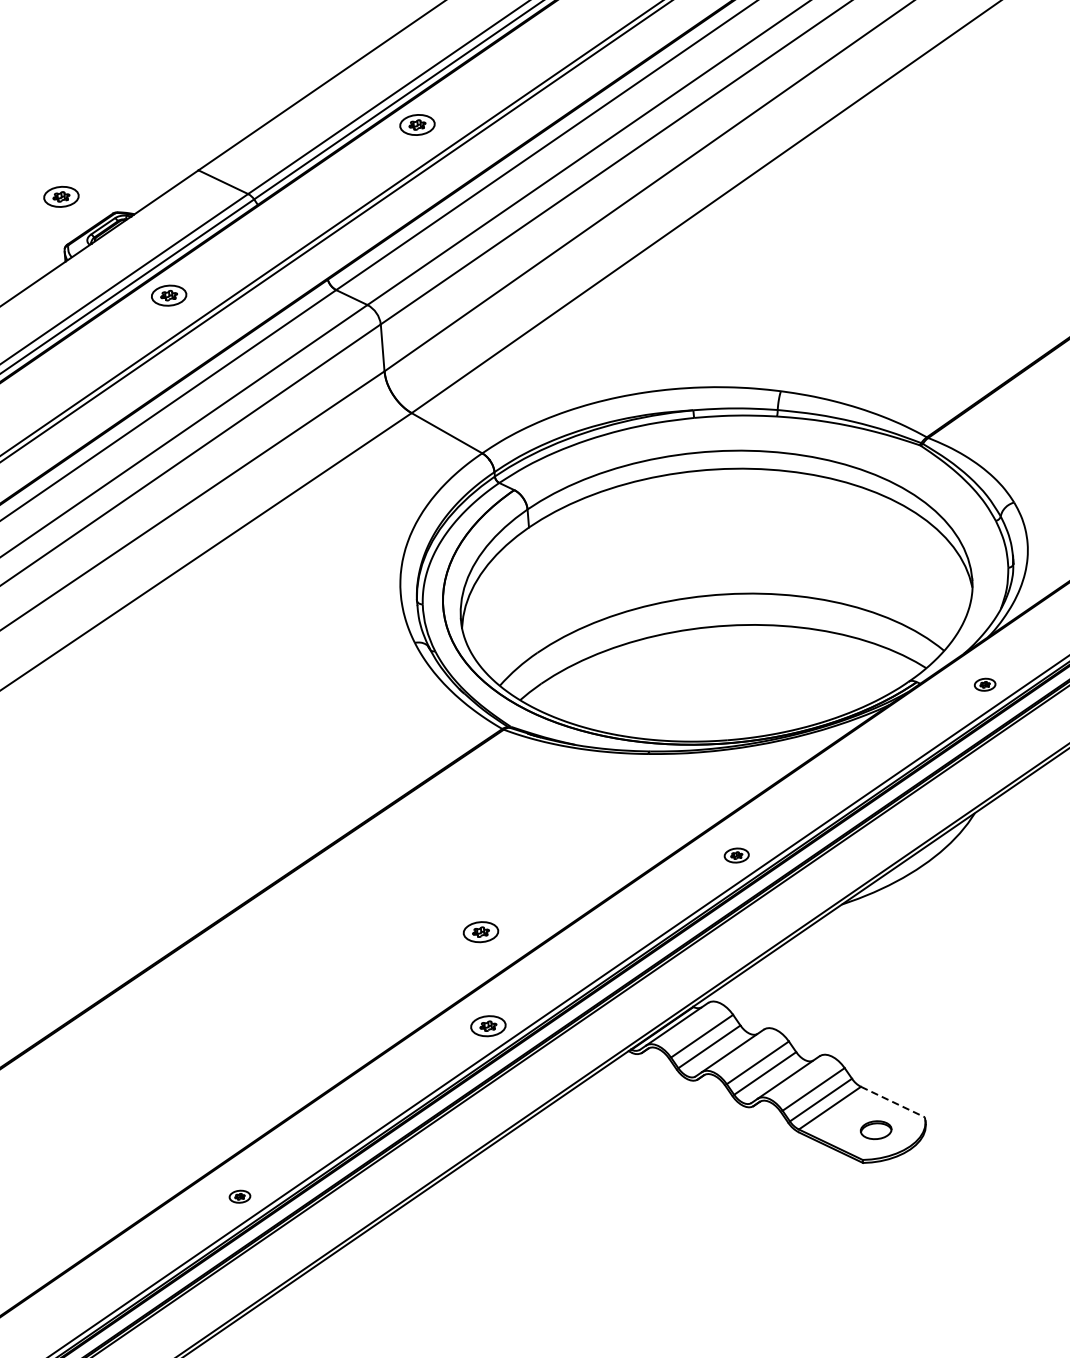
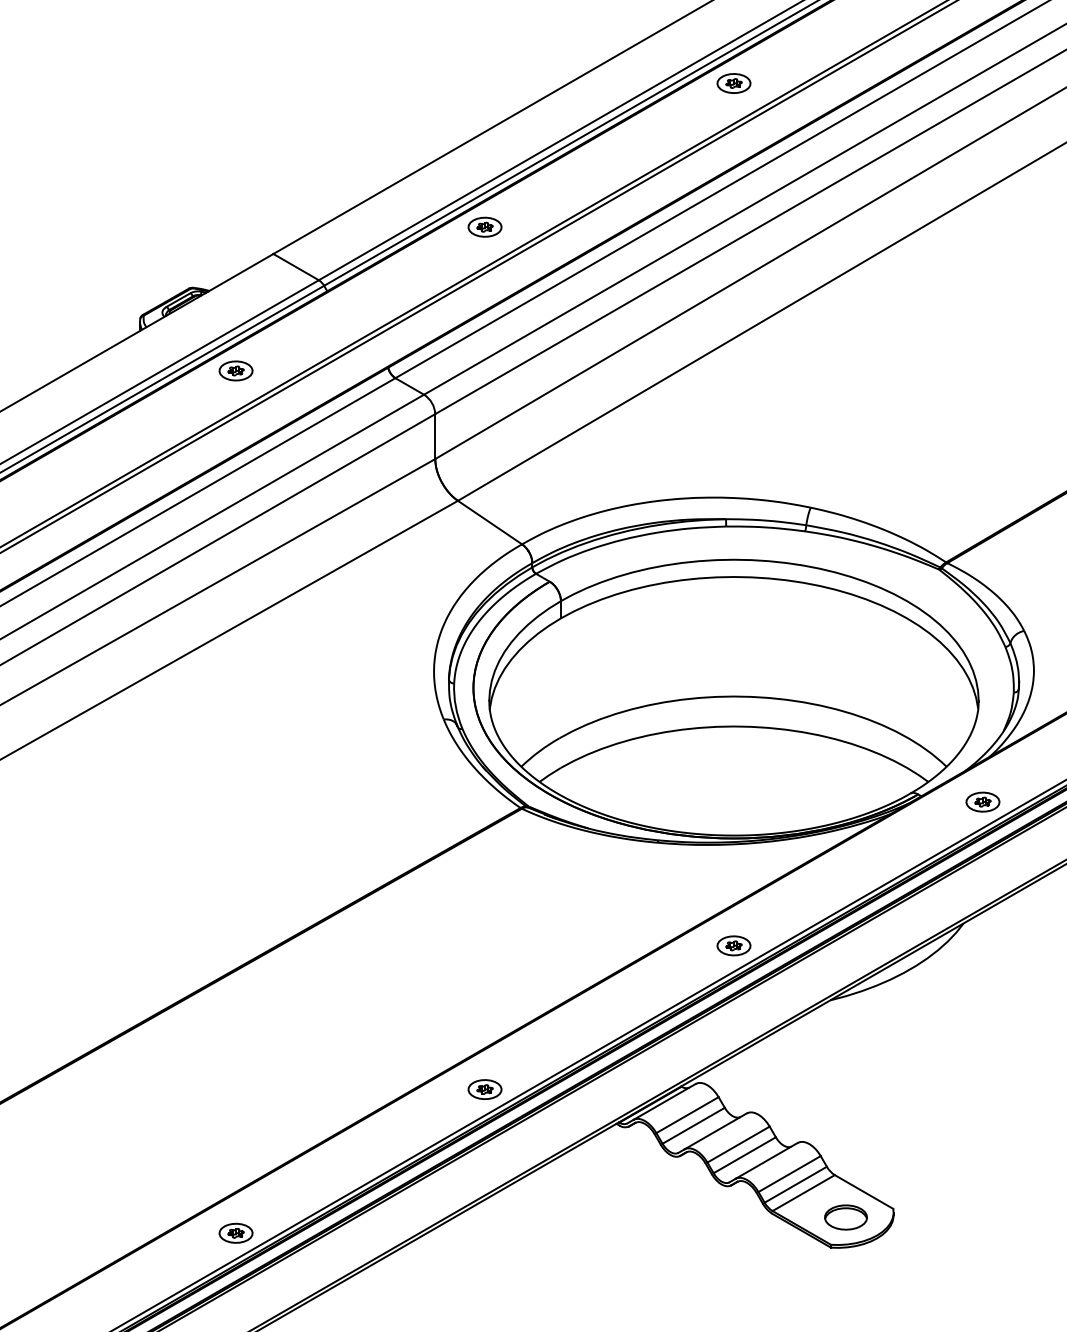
part: (60, 196) -> (140, 268), removed
part: (984, 684) -> (982, 801), size x1.67
part: (736, 855) -> (733, 945), size x1.43
part: (480, 932) -> (484, 999), removed
line: (893, 1102) -> (864, 1192), dashed -> solid
part: (875, 1130) -> (845, 1217), size x1.43
part: (239, 1196) -> (235, 1232), size x1.67

